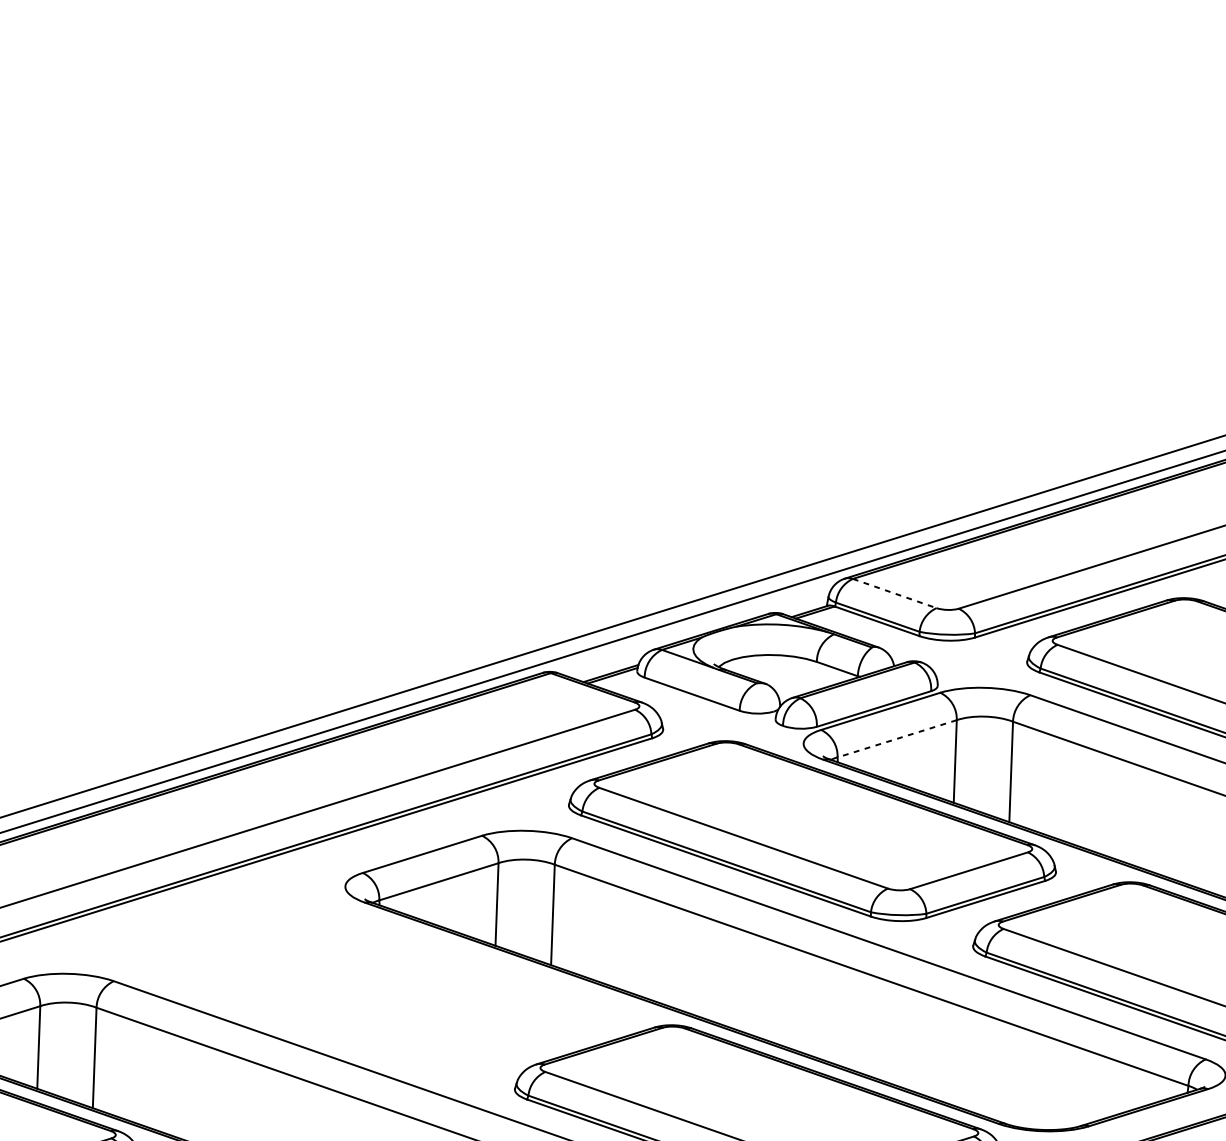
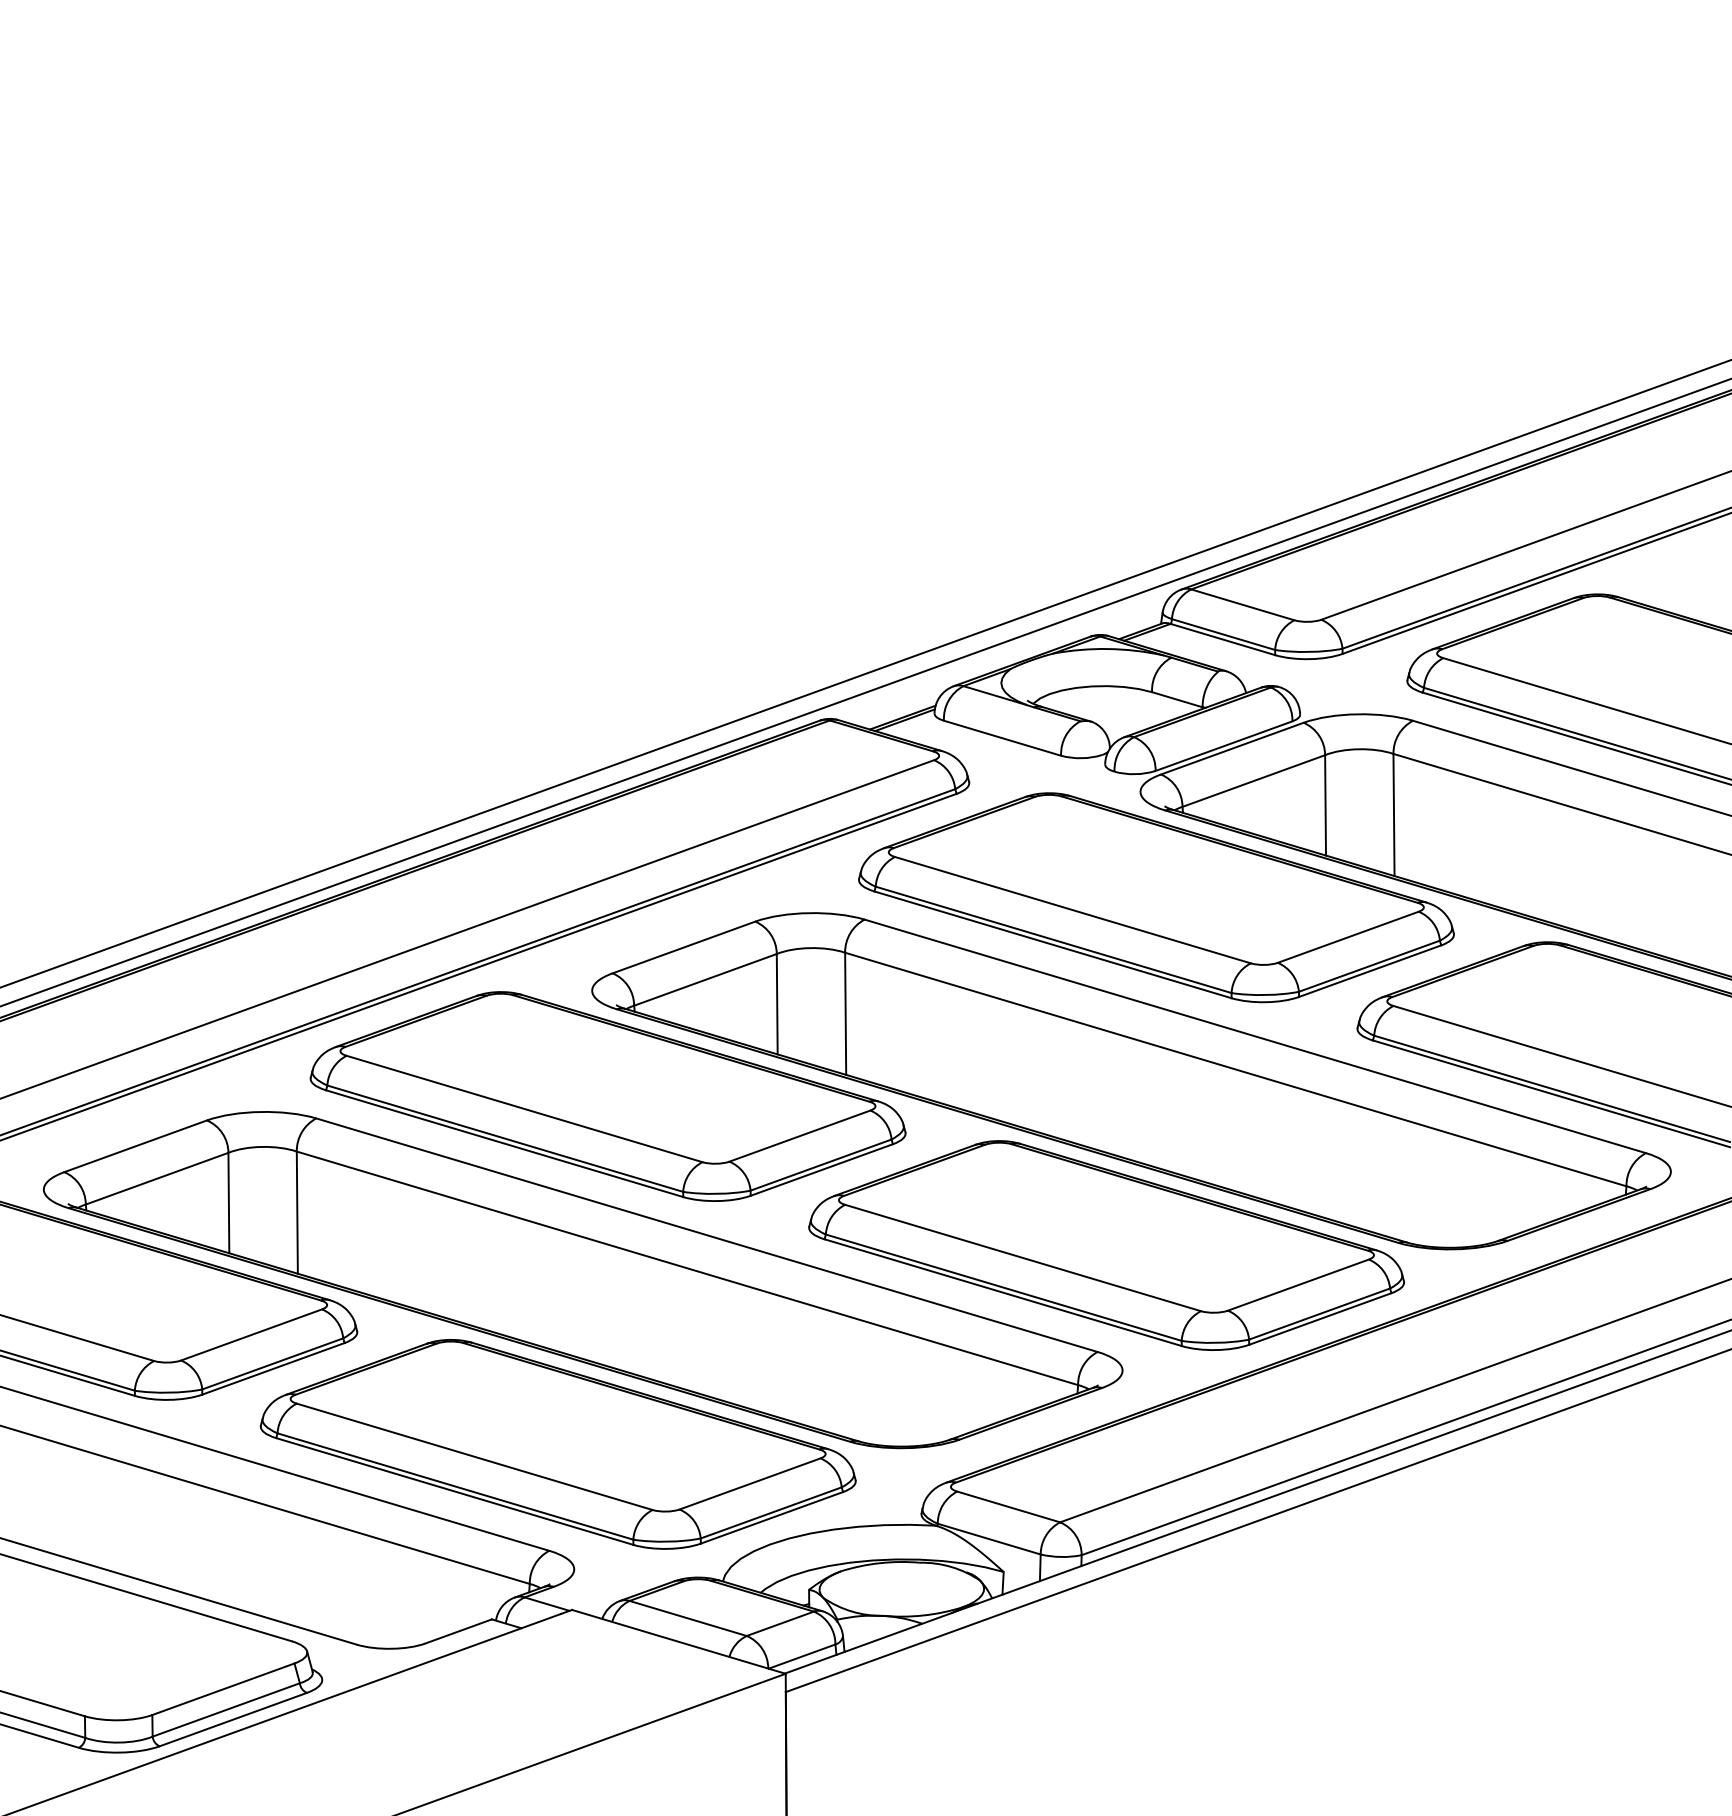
line: (894, 593) -> (1242, 604), dashed -> solid
line: (896, 739) -> (1253, 781), dashed -> solid
part: (354, 974) -> (607, 1096), added

